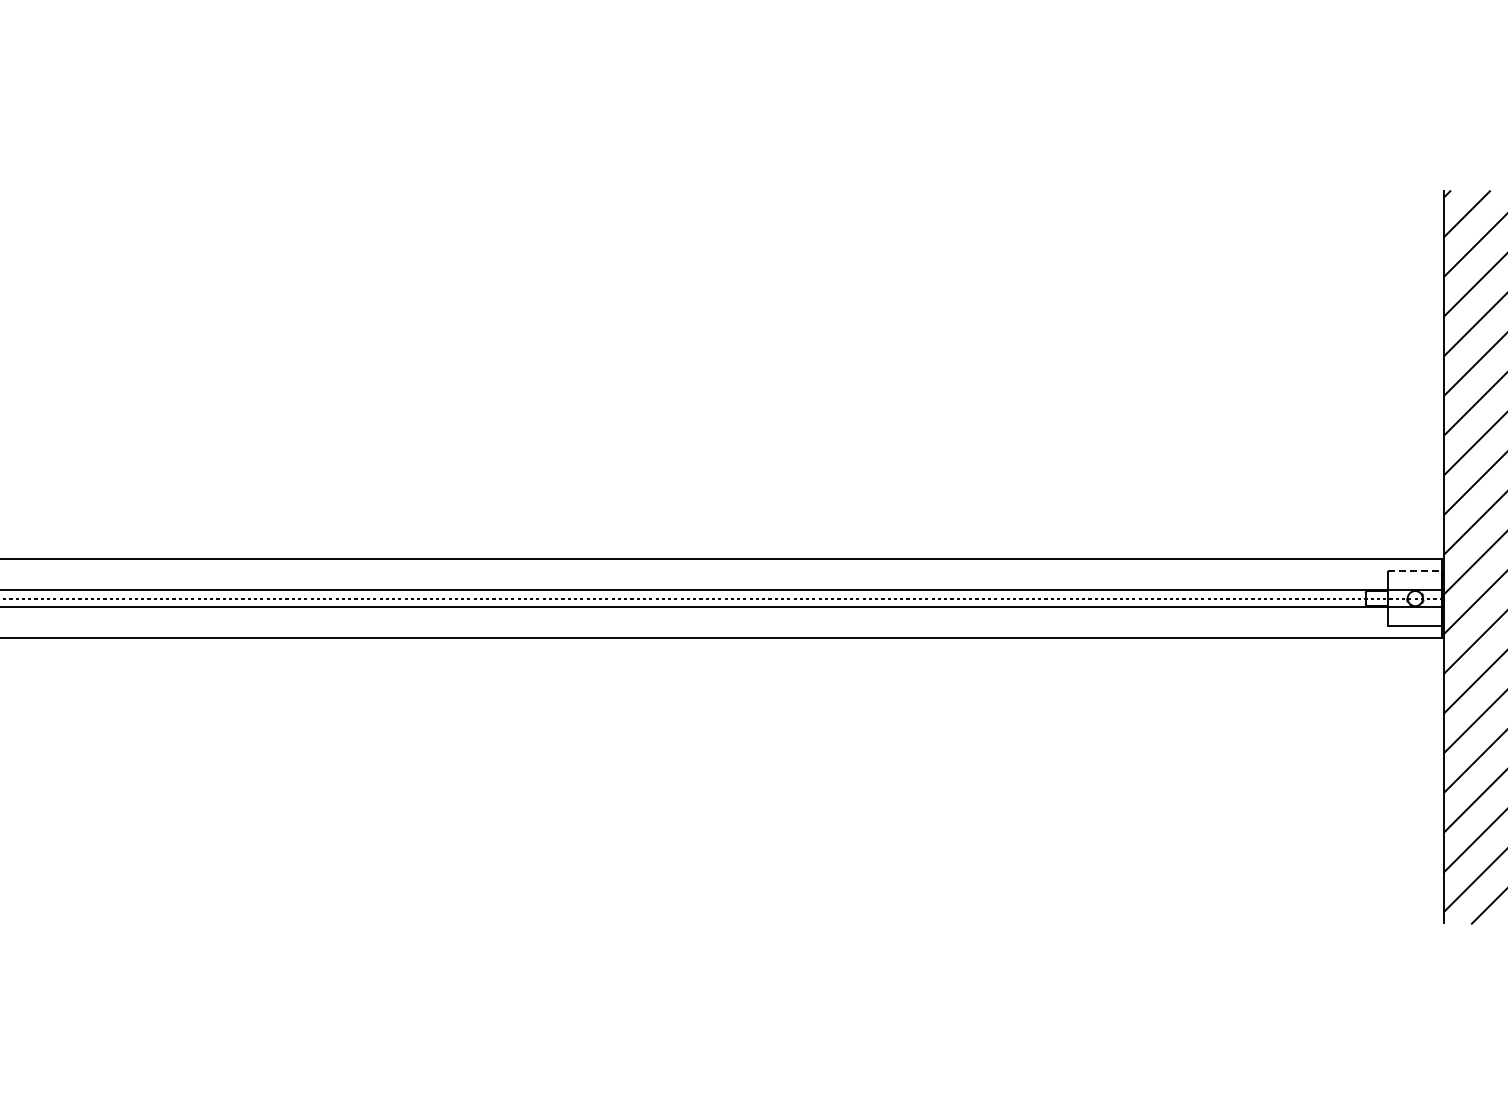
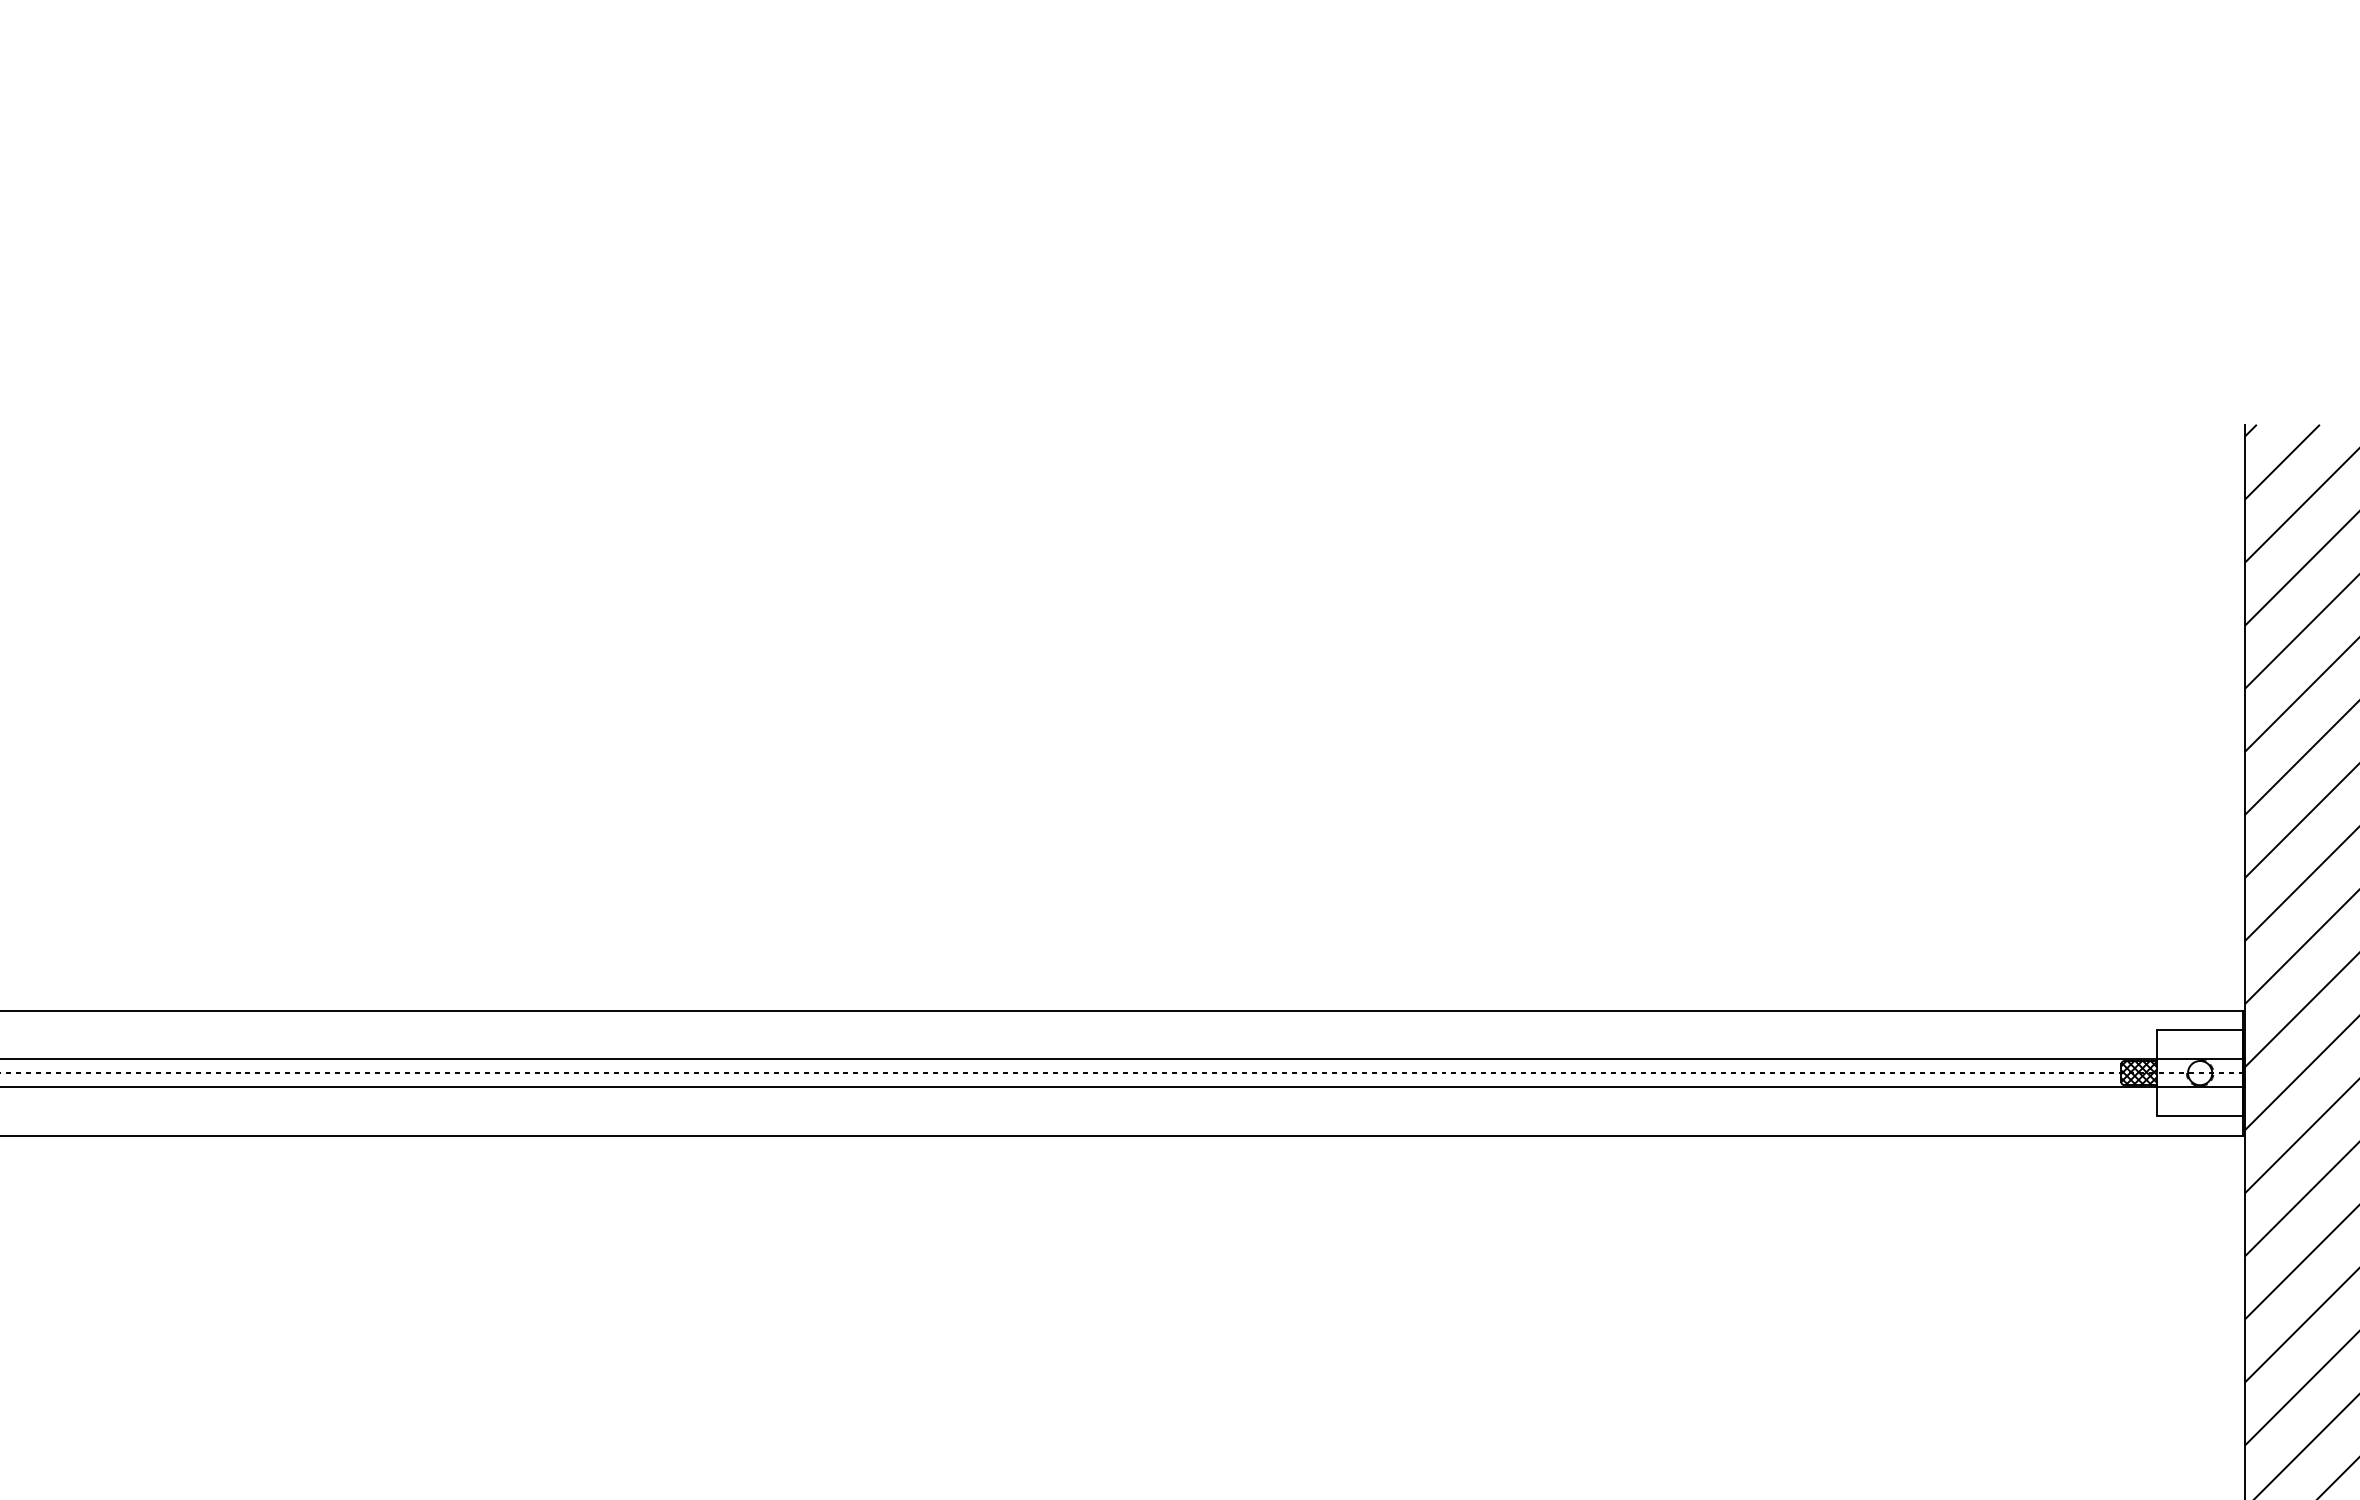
line: (1415, 571) -> (2200, 1030), dashed -> solid
hatch: (1376, 598) -> (2138, 1072), added

